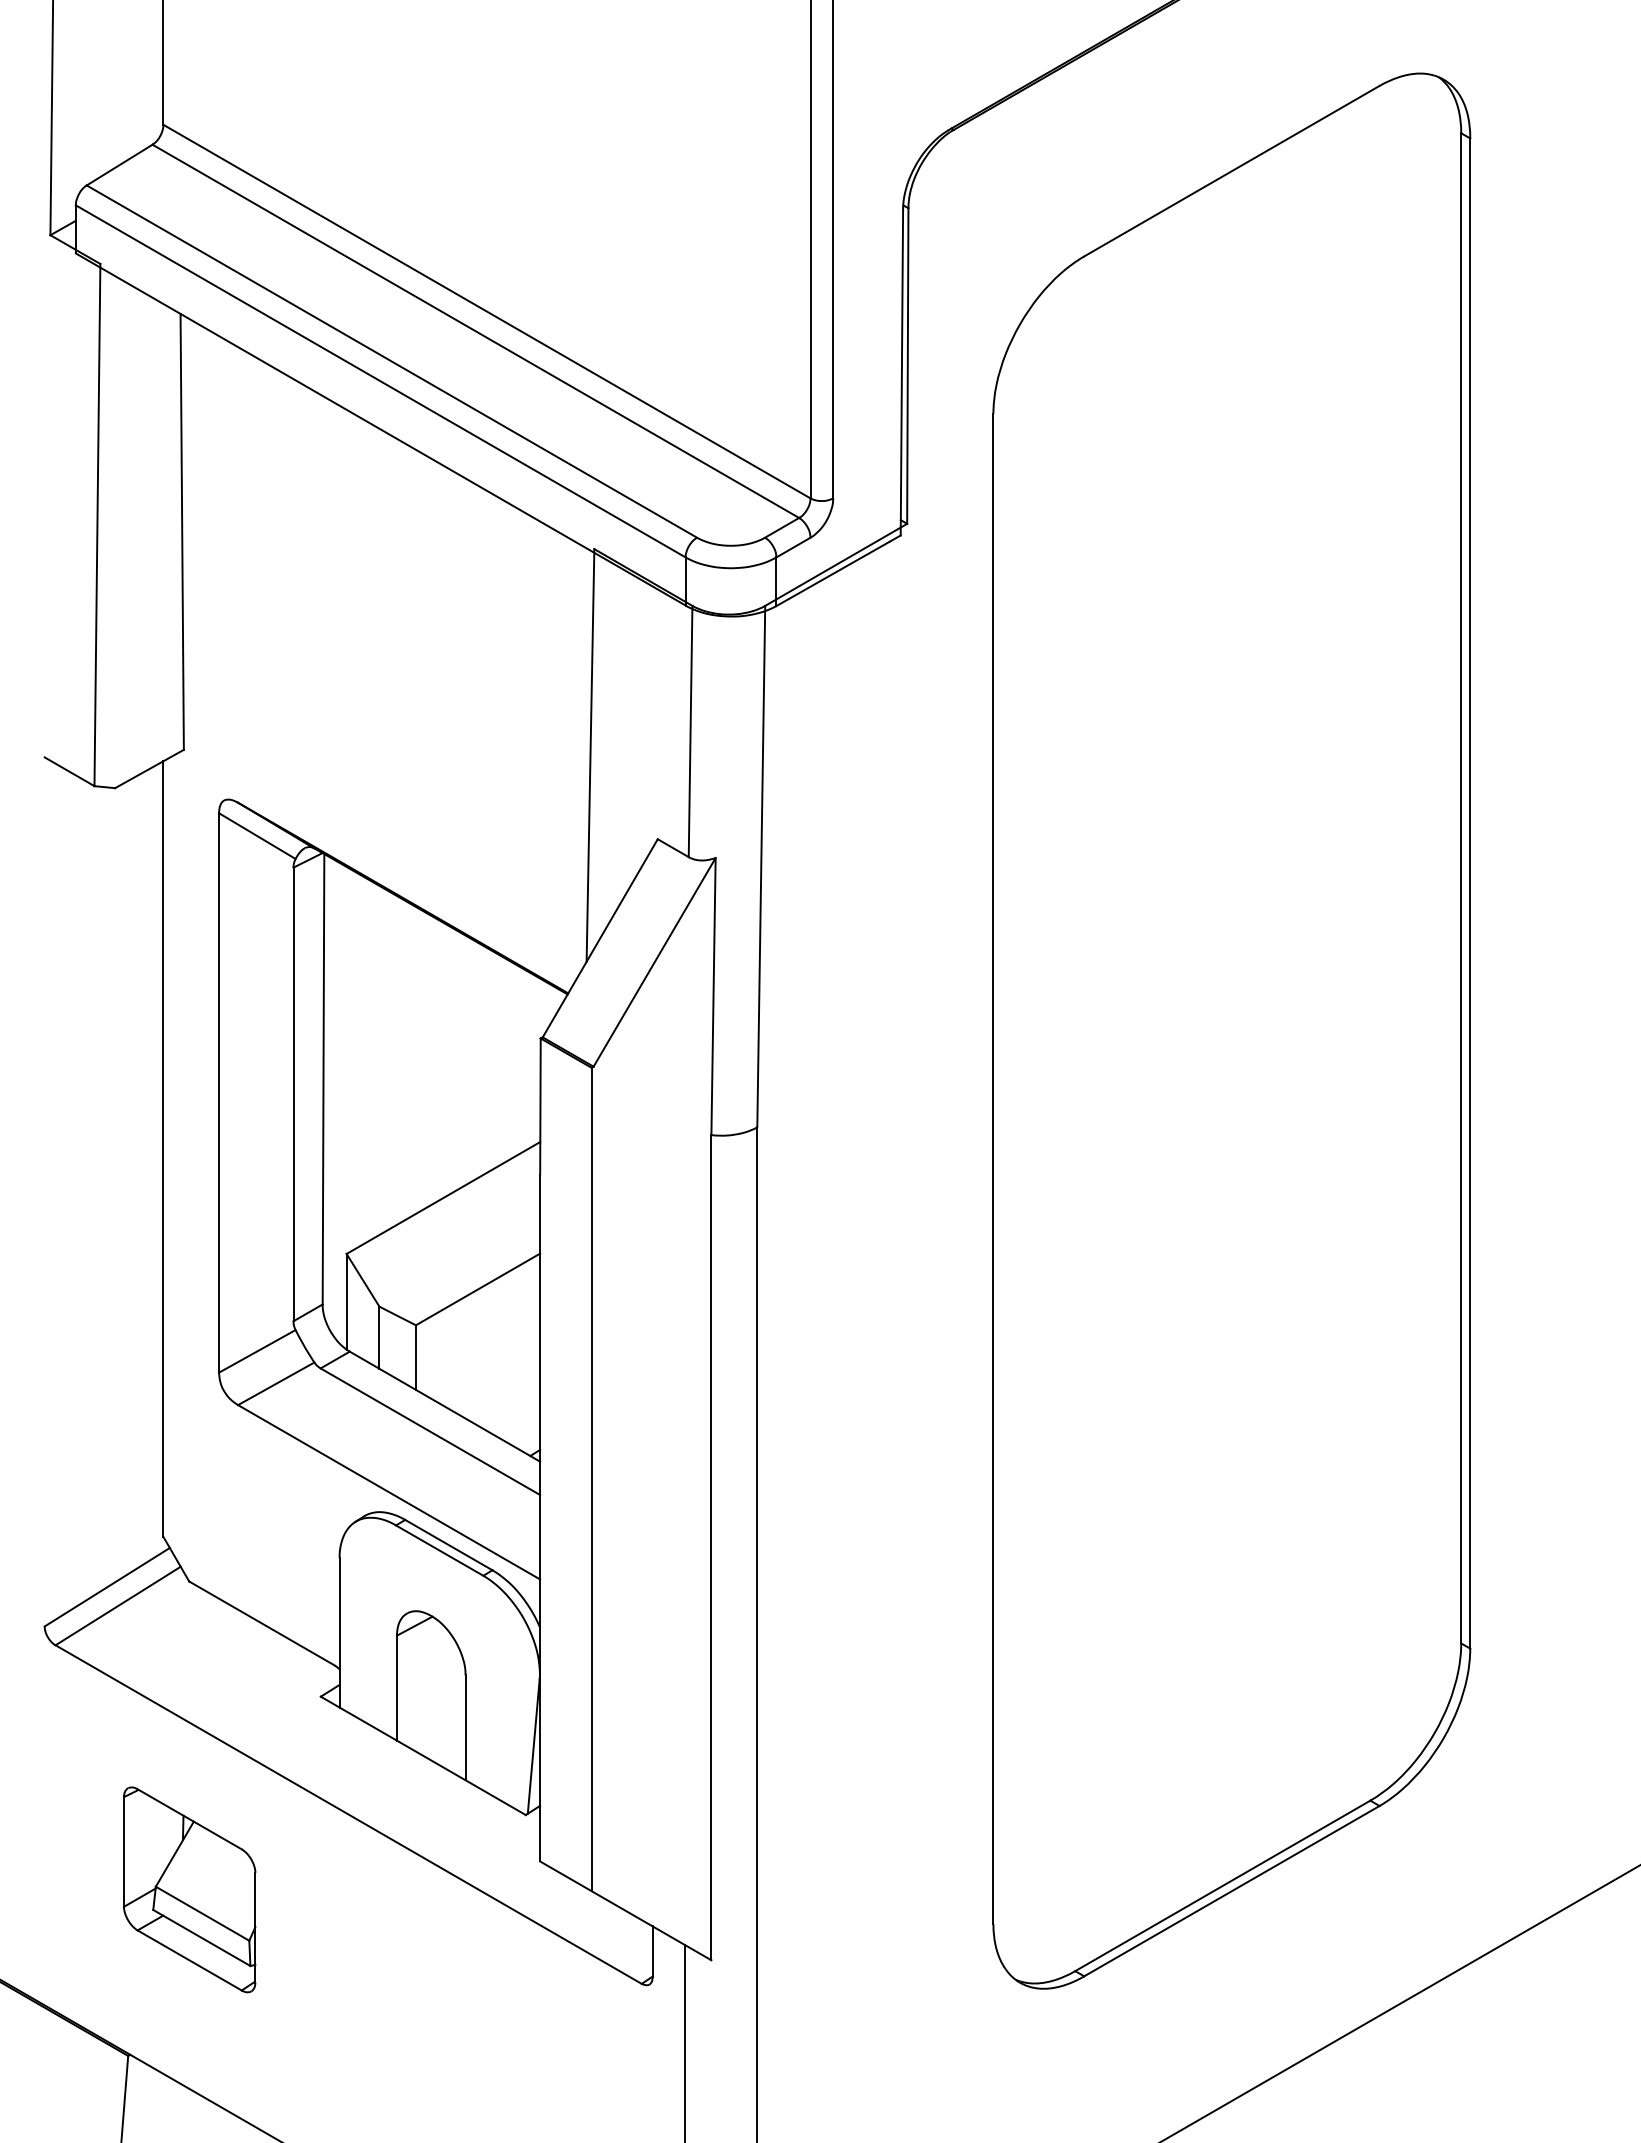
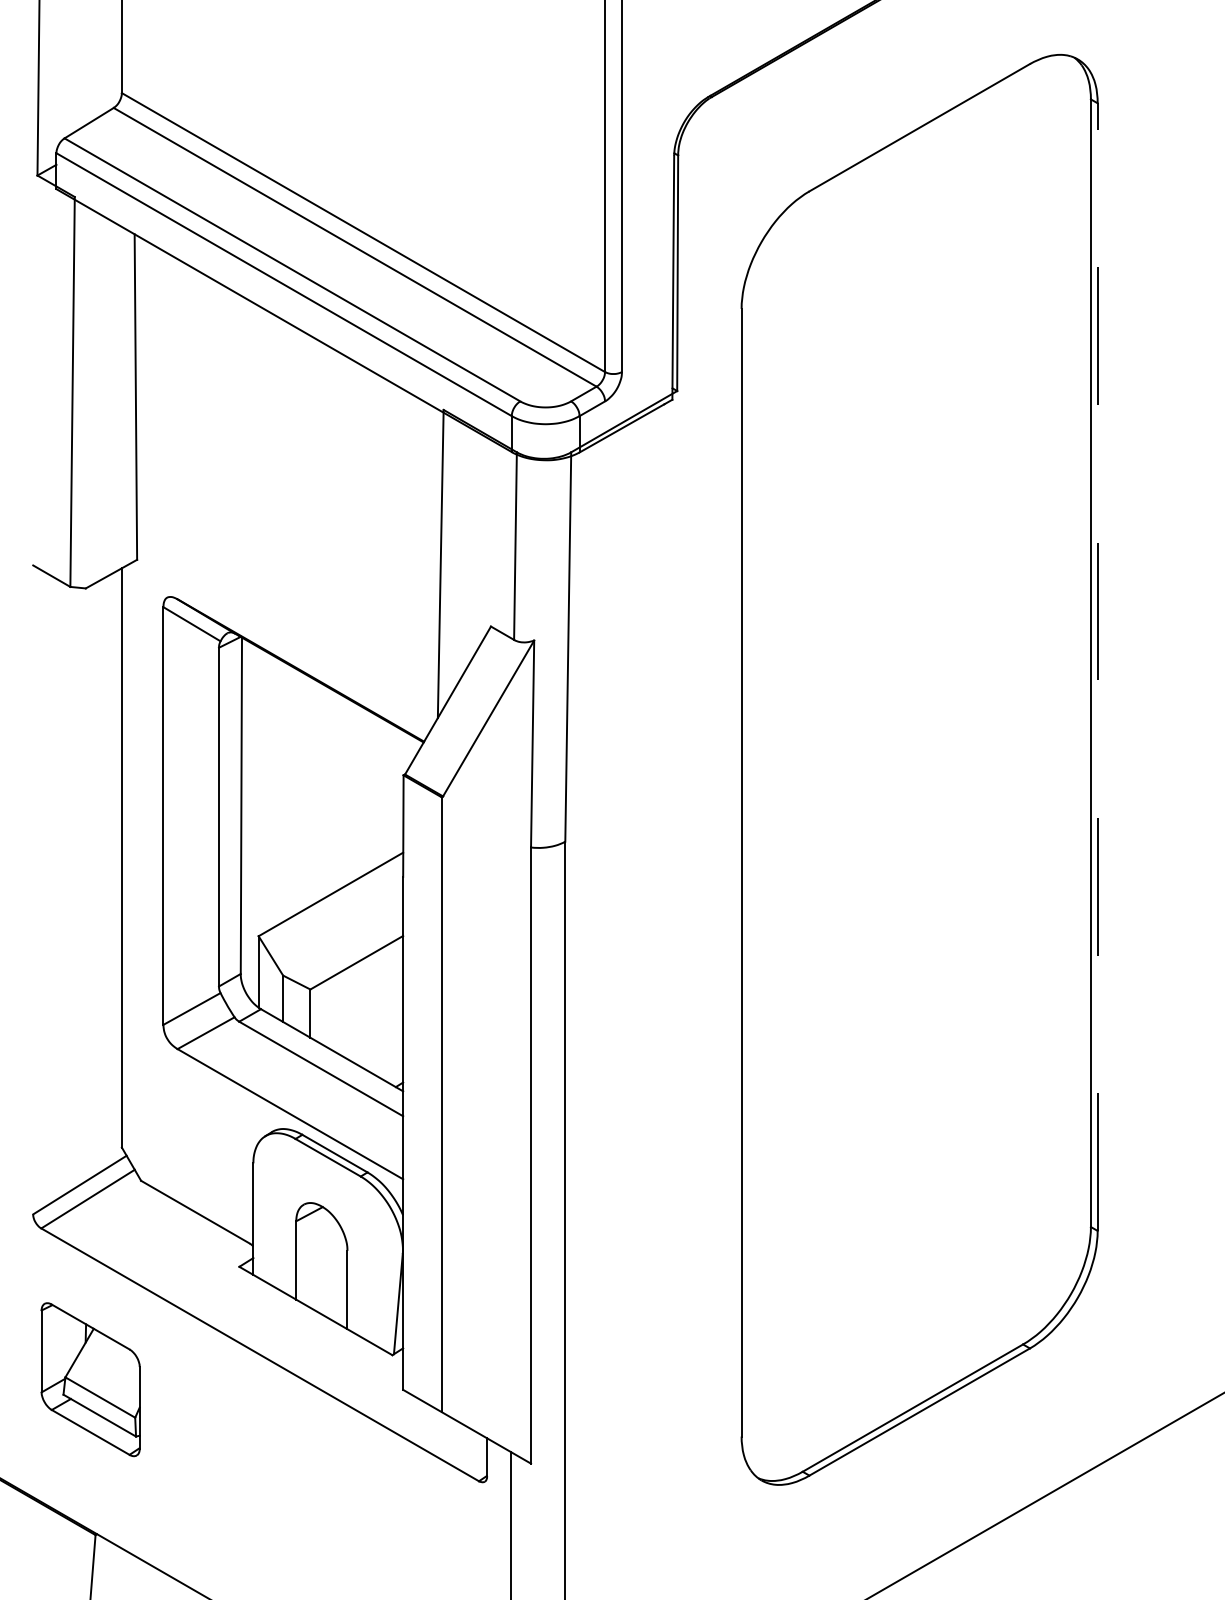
line: (1470, 893) -> (1097, 667), solid -> dashed
part: (189, 1889) -> (90, 1379), moved

